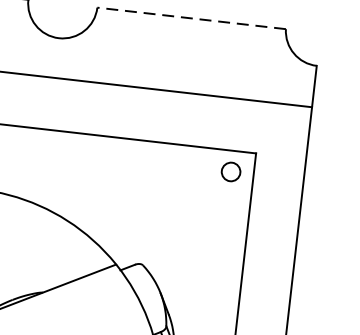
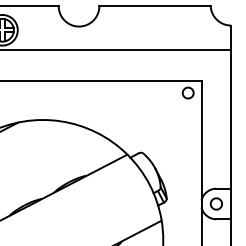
line: (192, 18) -> (155, 6), dashed -> solid

